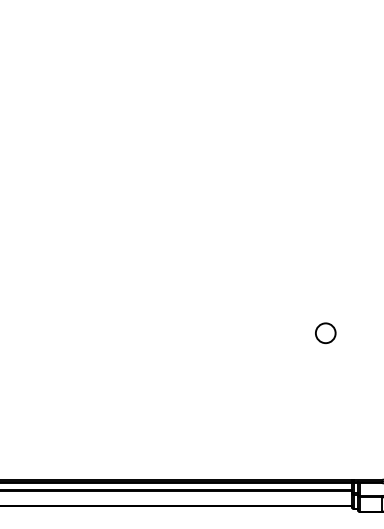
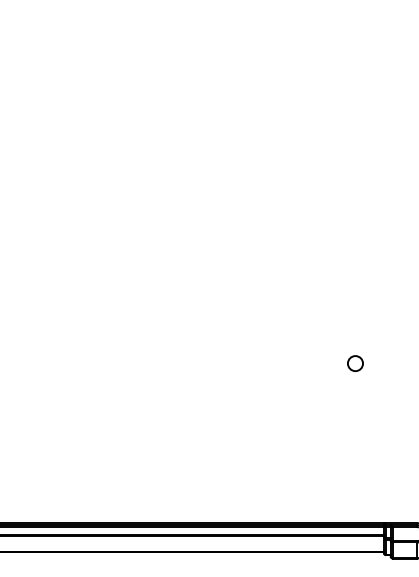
circle: (325, 333) -> (355, 363), size x0.7

